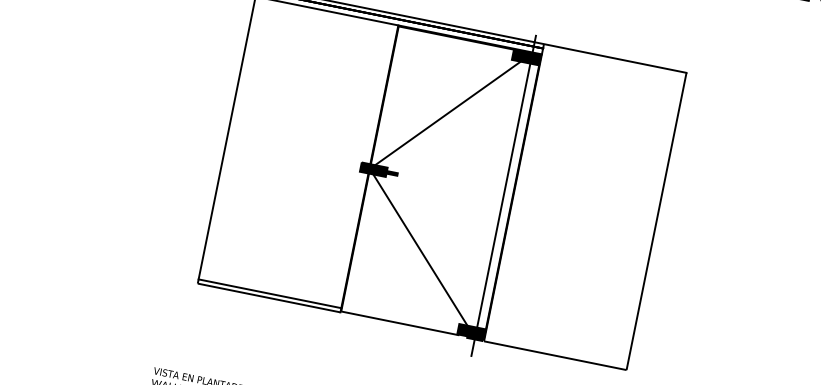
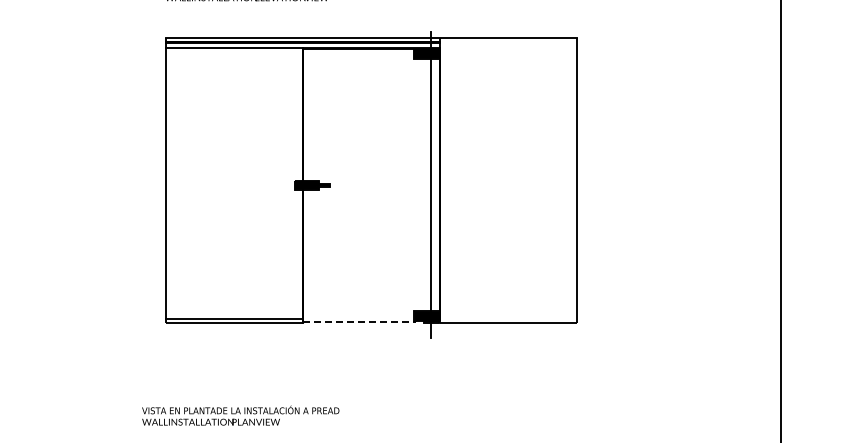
line: (447, 113) -> (364, 119), removed
line: (420, 249) -> (364, 250), removed
line: (399, 323) -> (359, 321), solid -> dashed

